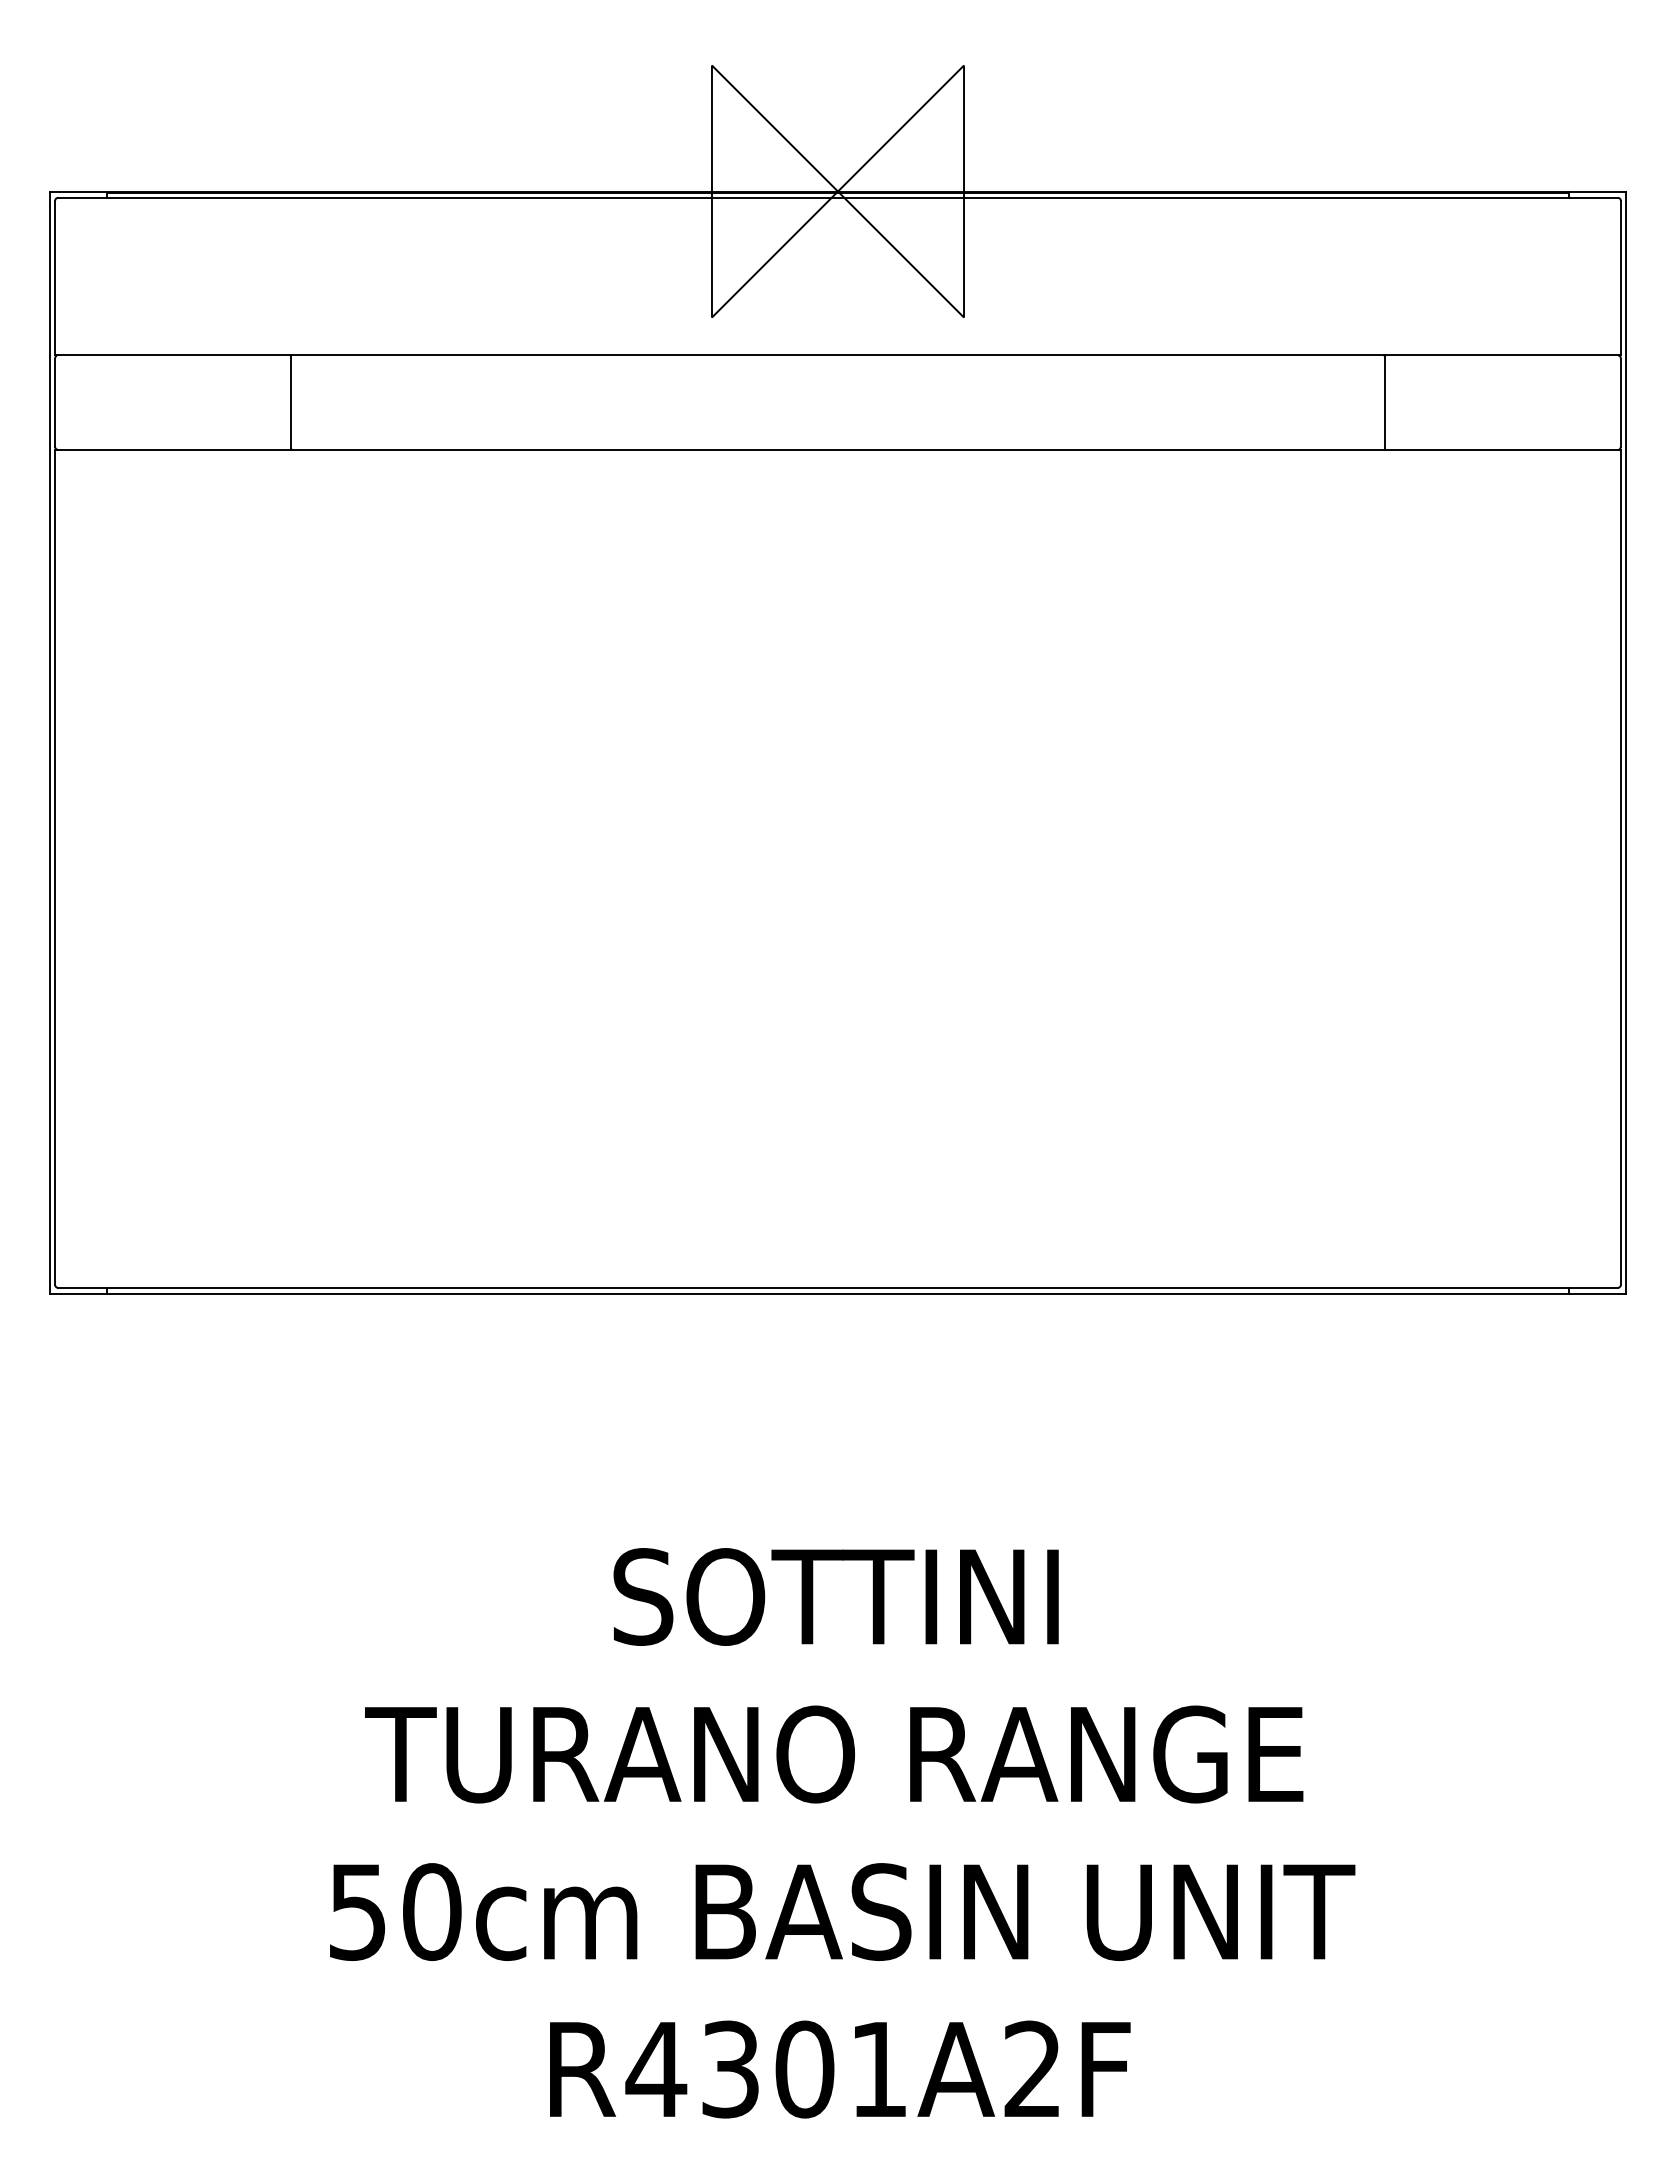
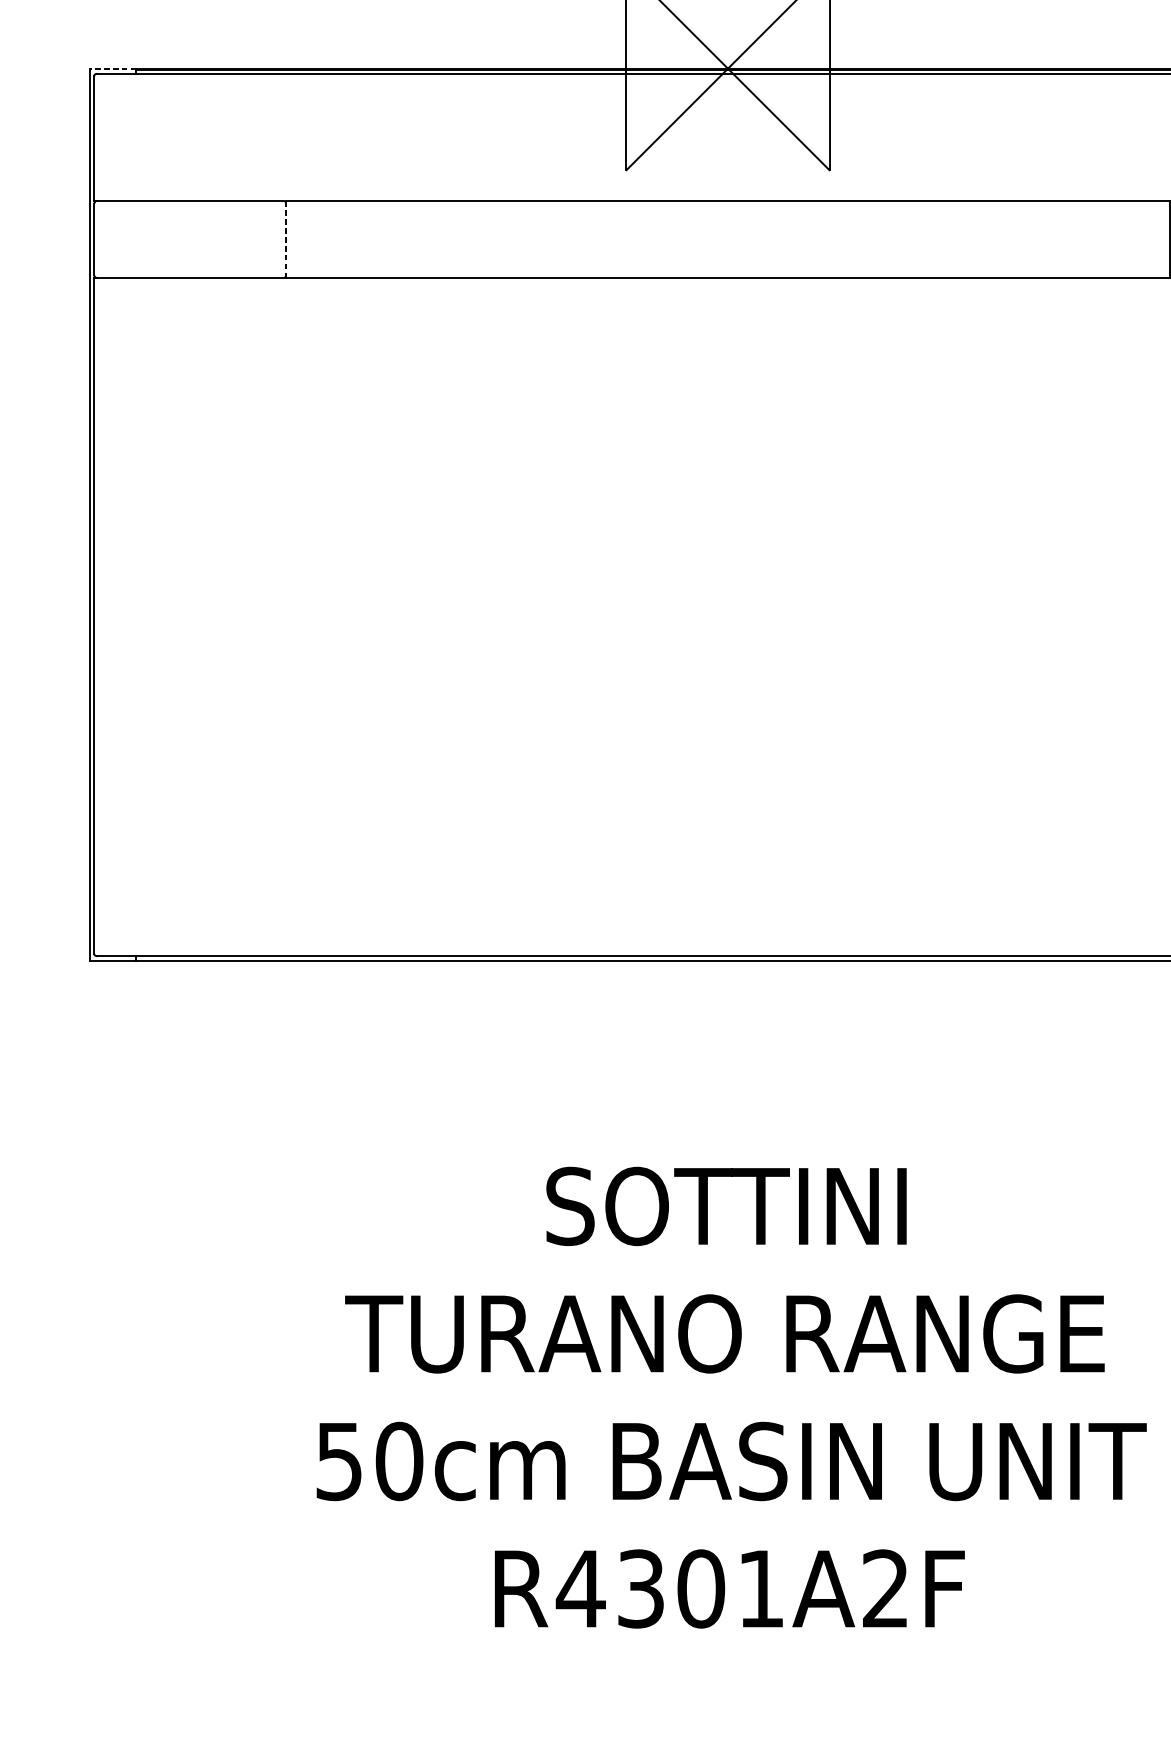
line: (78, 191) -> (113, 68), solid -> dashed
line: (291, 403) -> (285, 240), solid -> dashed

